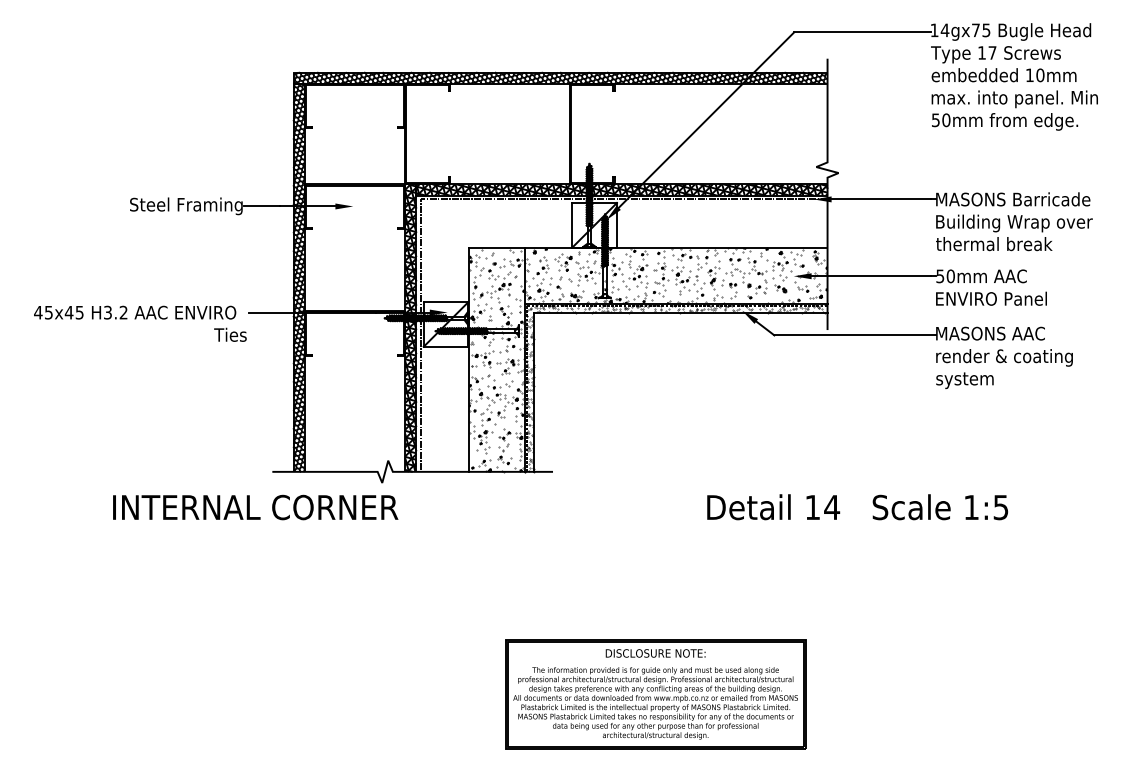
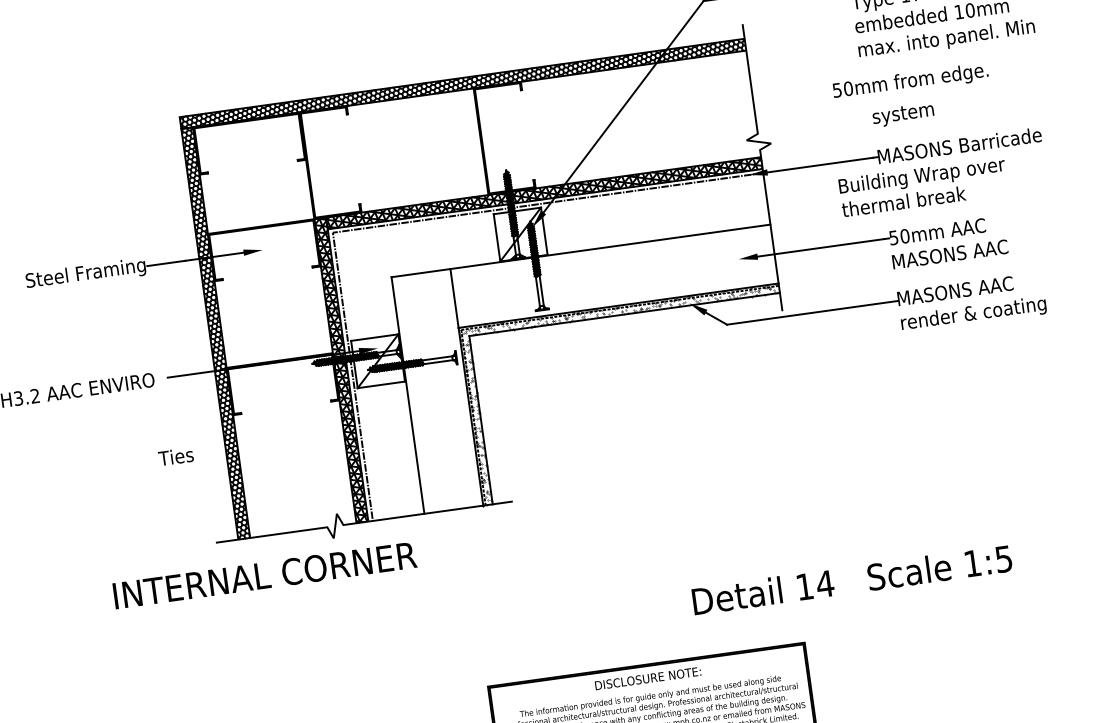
text: (1005, 121) -> (911, 81), moved
text: (1014, 232) -> (923, 186), moved
text: (991, 298) -> (951, 253), ENVIRO Panel -> MASONS AAC
text: (230, 334) -> (176, 456), moved
hatch: (648, 359) -> (597, 368), removed
text: (964, 380) -> (902, 114), moved
text: (255, 507) -> (264, 575), moved
text: (857, 507) -> (852, 580), moved

